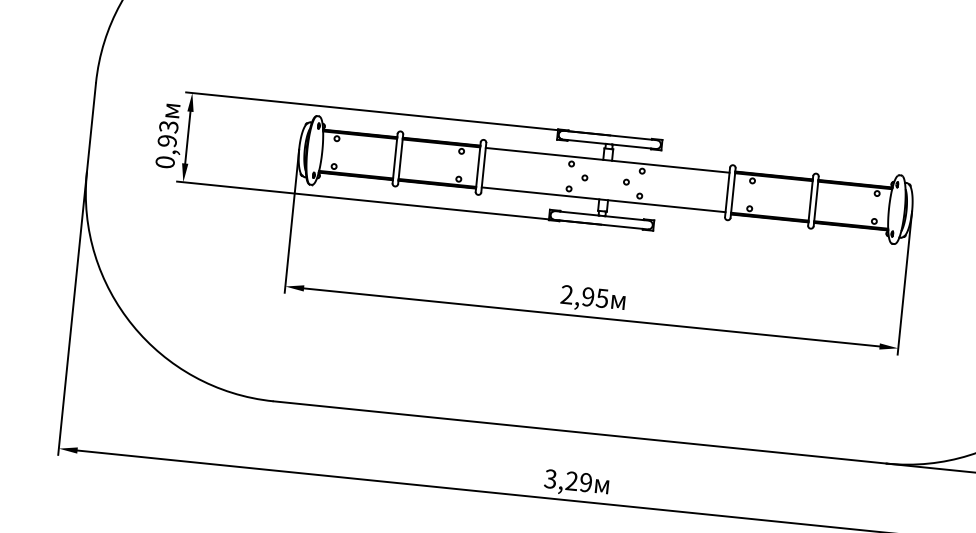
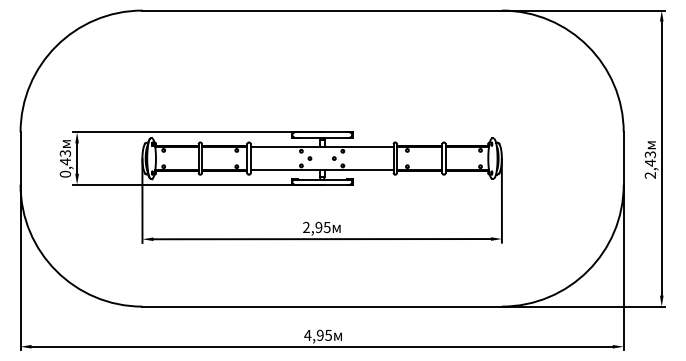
text: (167, 140) -> (65, 161), 0,93 -> 0,43
text: (567, 479) -> (317, 334), 3,29 -> 4,95

